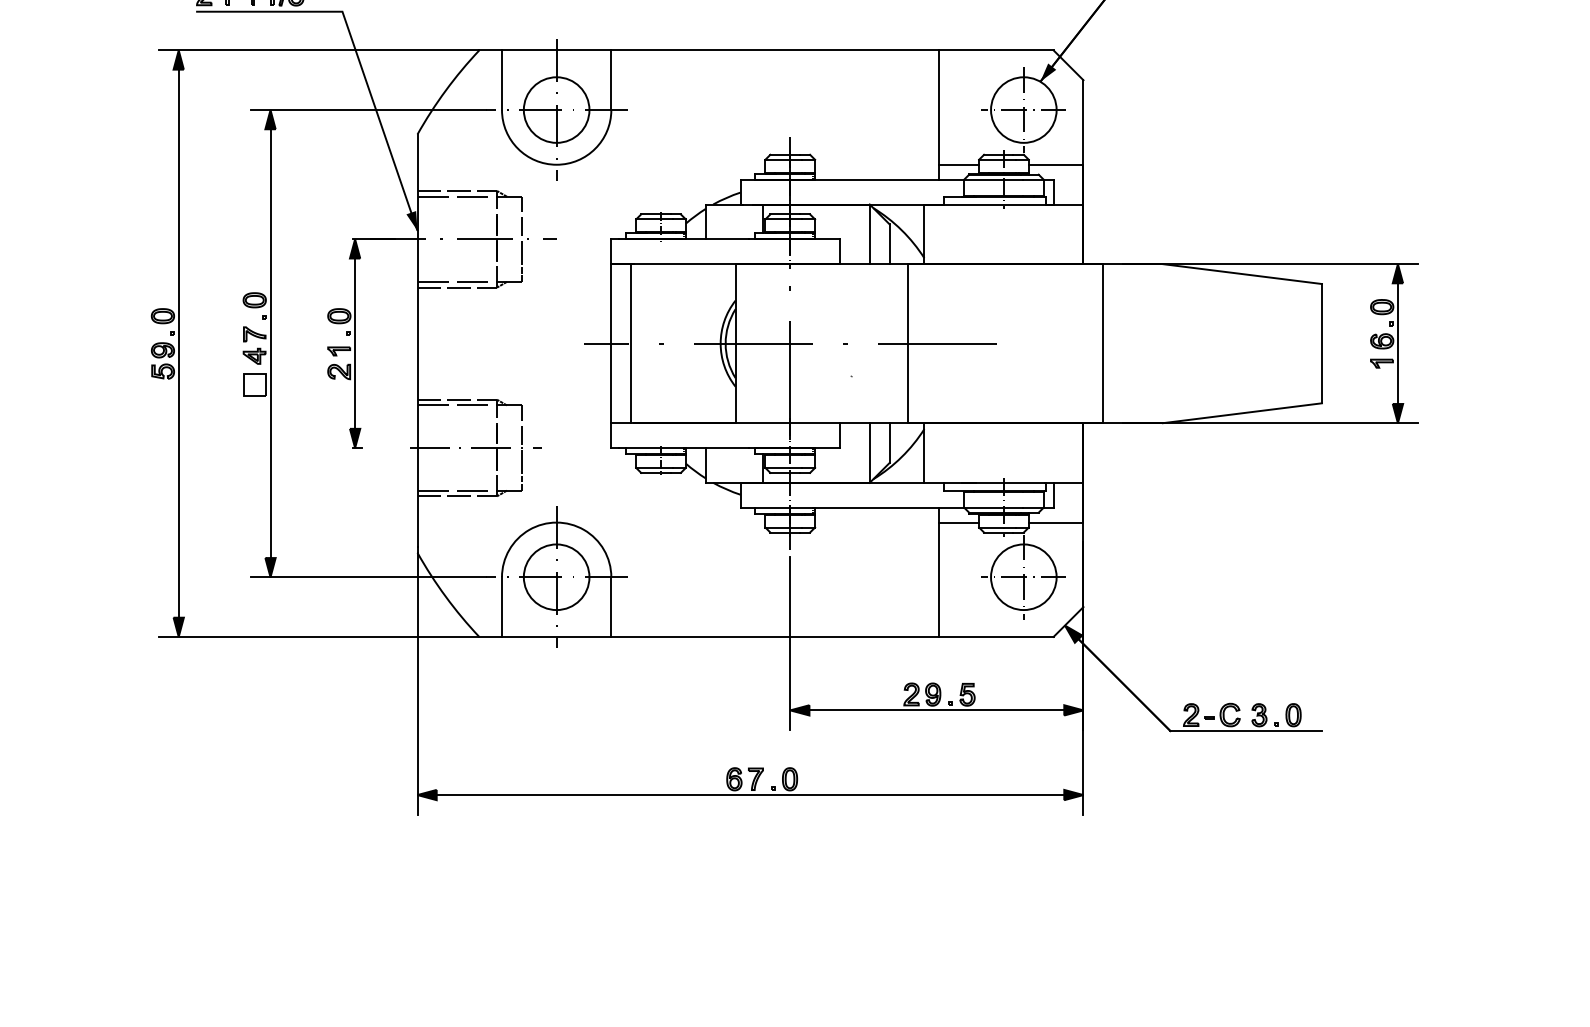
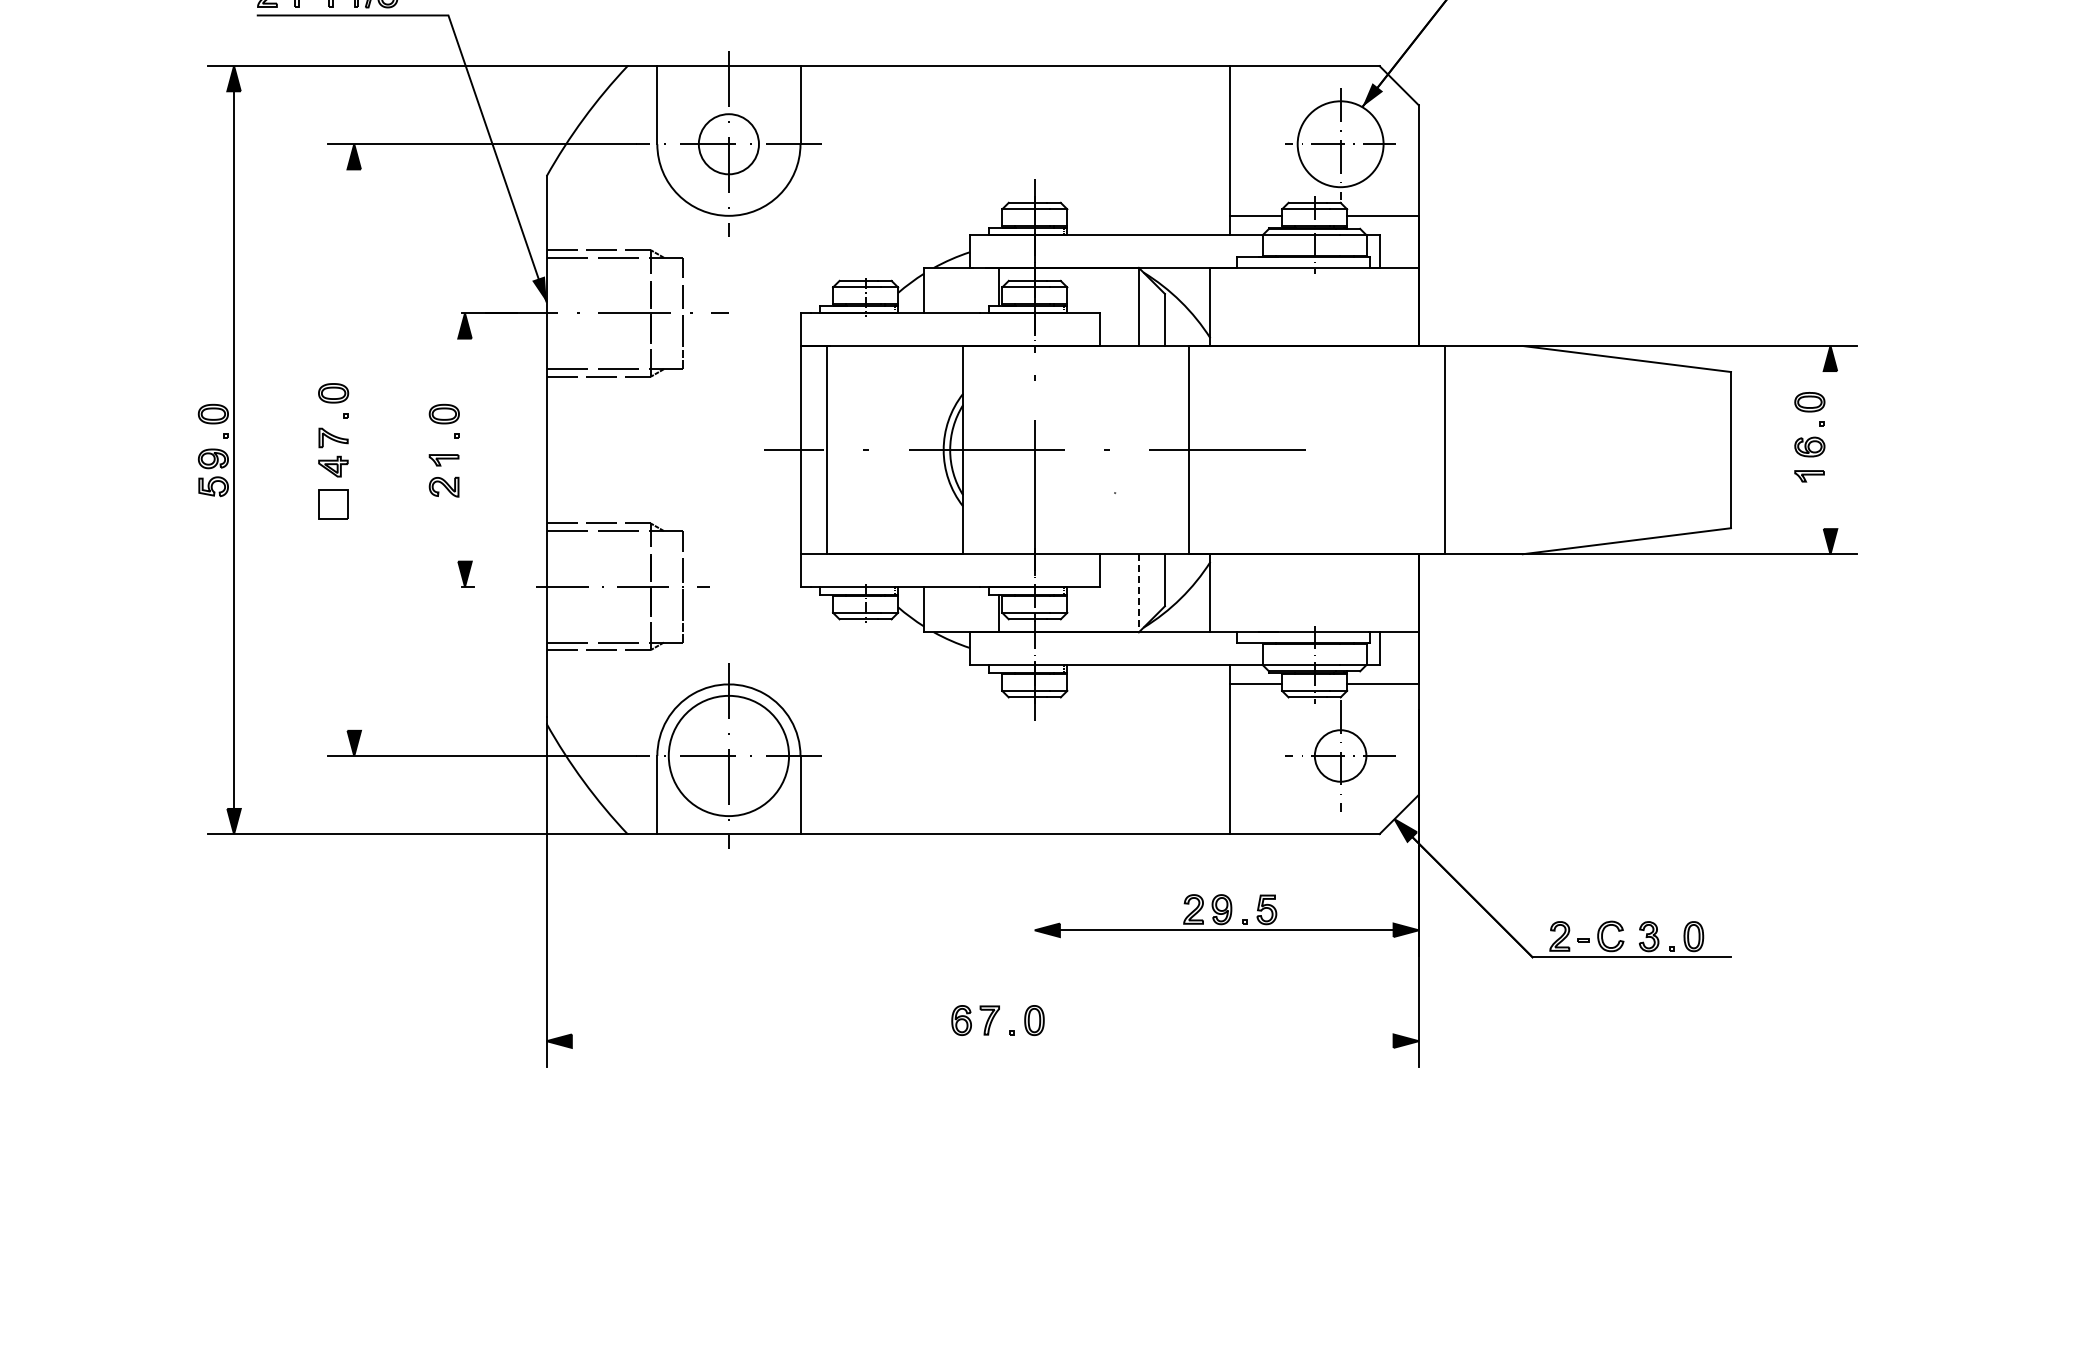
circle: (556, 110) -> (728, 144), size x0.7
line: (270, 343) -> (354, 449), removed
line: (355, 343) -> (465, 449), removed
line: (1397, 343) -> (1830, 450), removed
line: (869, 453) -> (1138, 593), solid -> dashed
circle: (556, 576) -> (728, 755), size x1.4
circle: (1023, 576) -> (1340, 755), size x0.6
line: (790, 643) -> (1034, 842), removed
line: (750, 795) -> (982, 1041), removed

